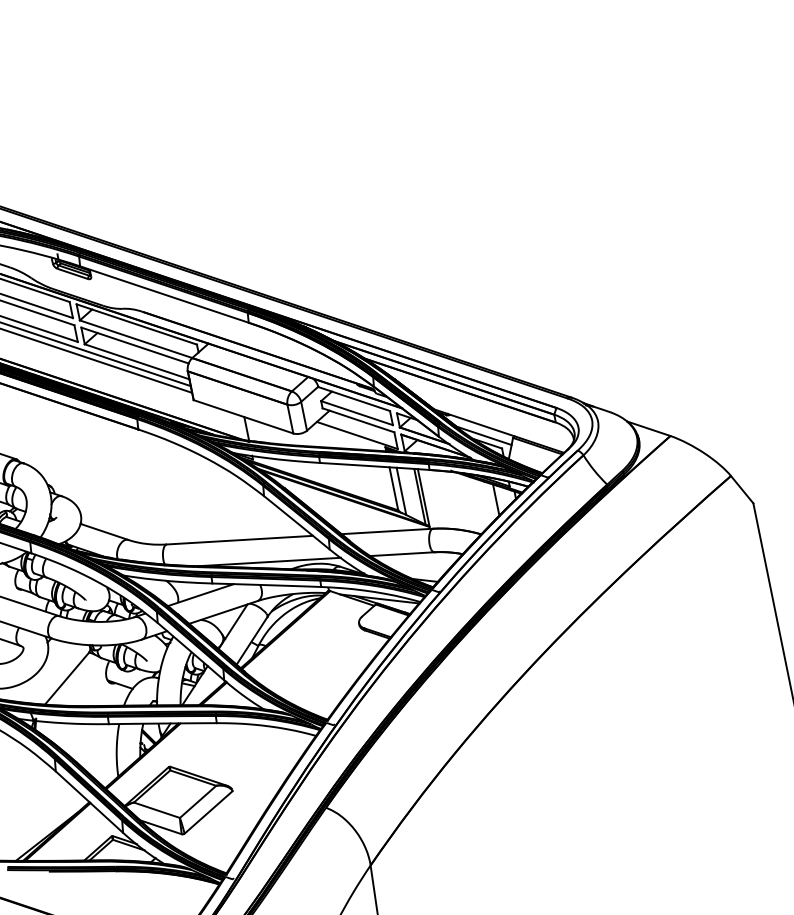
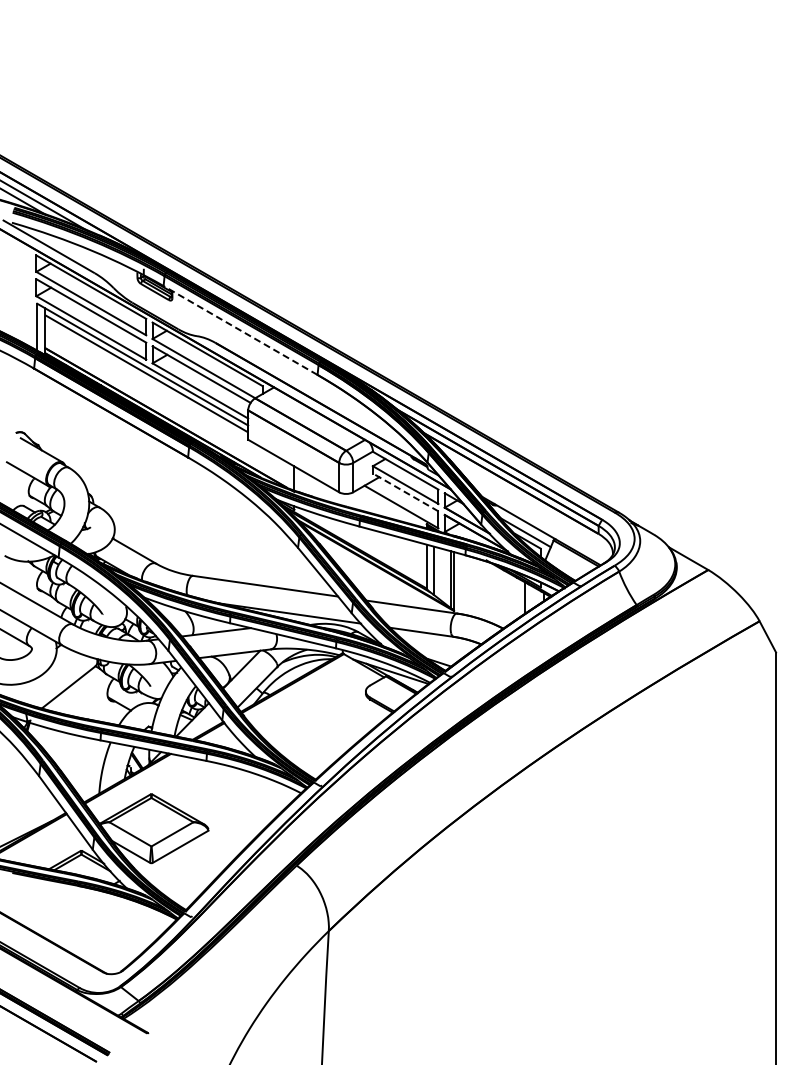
line: (164, 294) -> (240, 330), solid -> dashed
line: (358, 420) -> (405, 492), solid -> dashed

